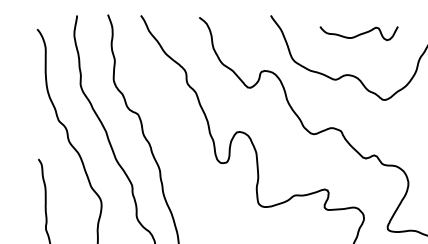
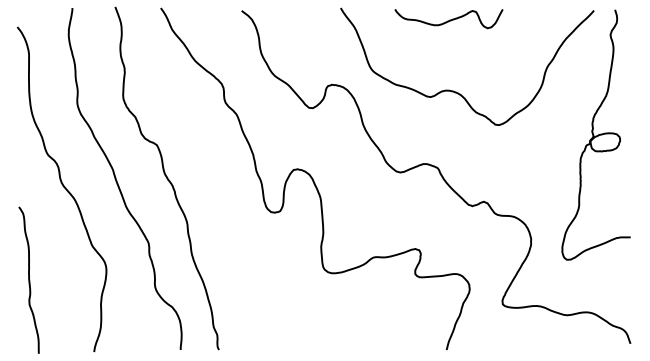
curve: (359, 33) -> (449, 19), moved

